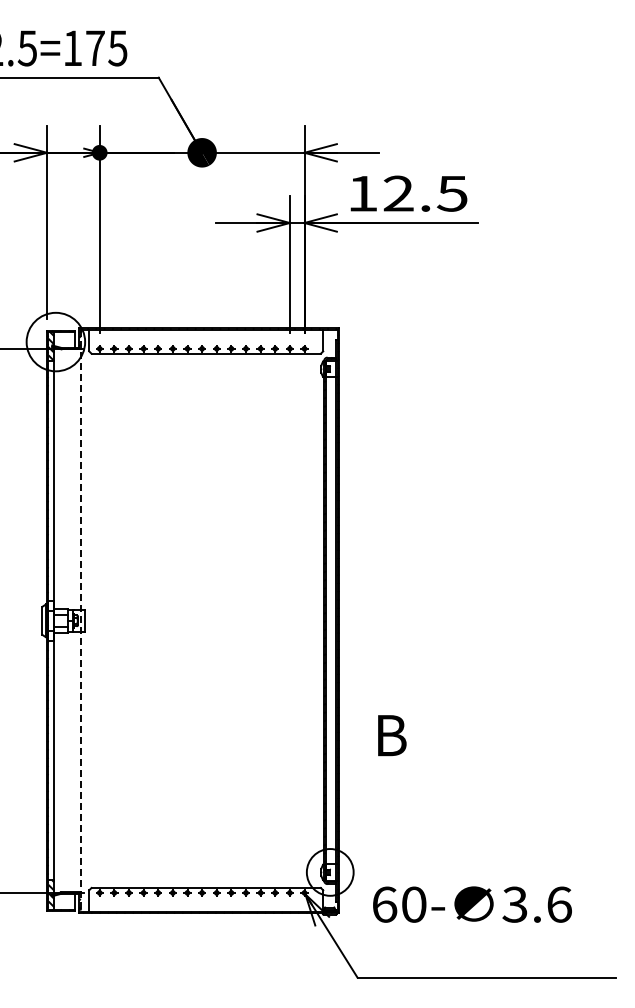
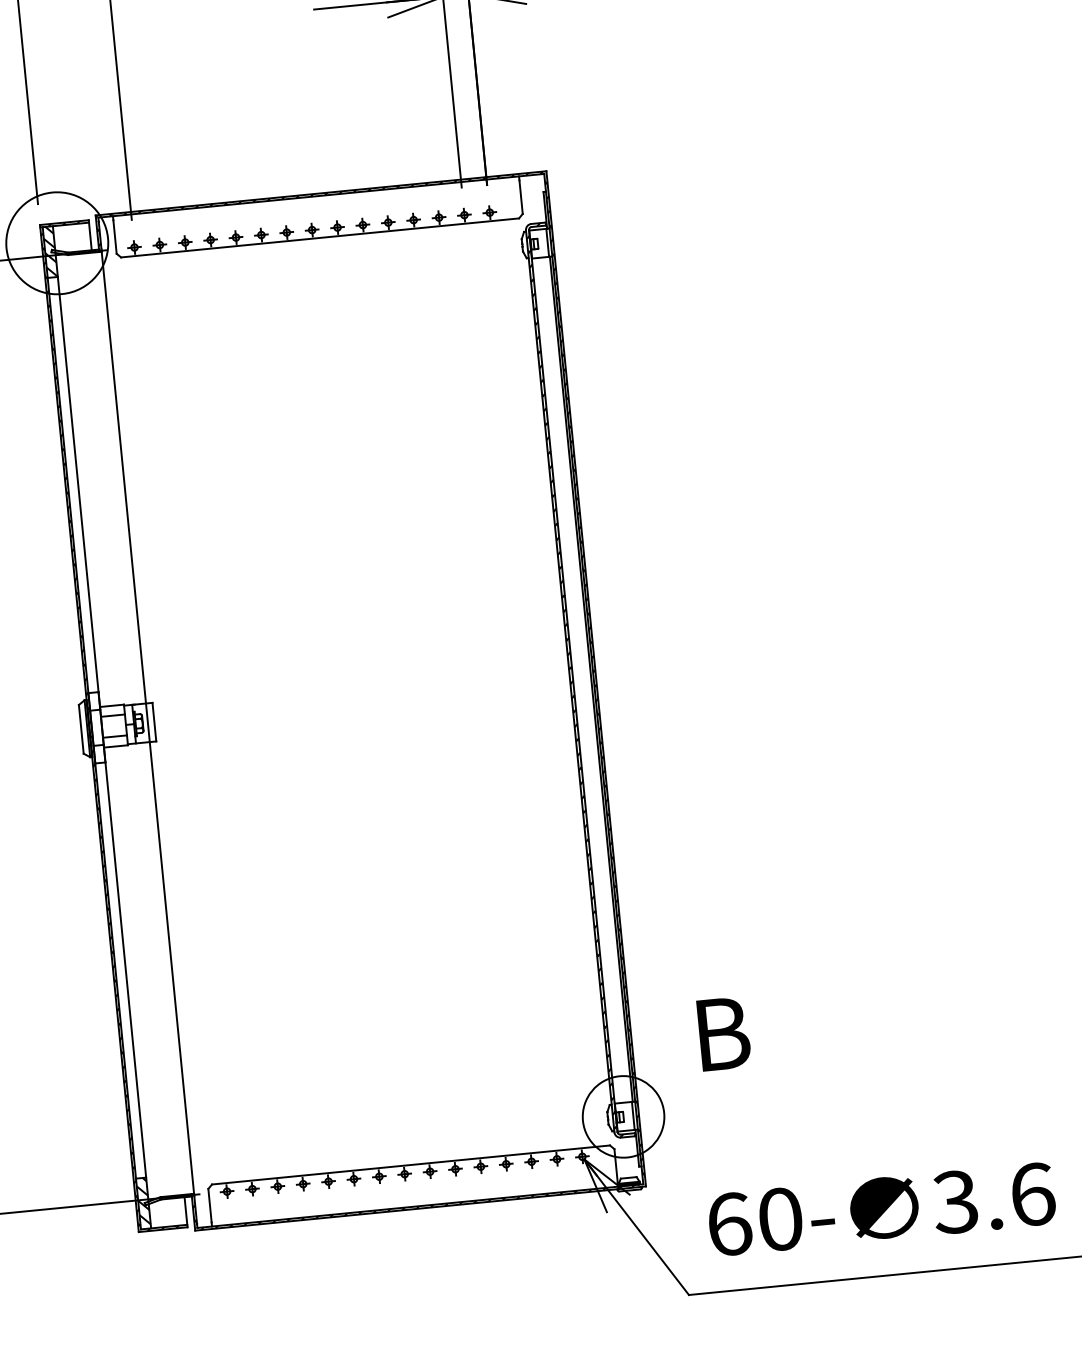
line: (80, 621) -> (147, 723), dashed -> solid
text: (392, 735) -> (724, 1033), moved
text: (472, 904) -> (881, 1209), moved

